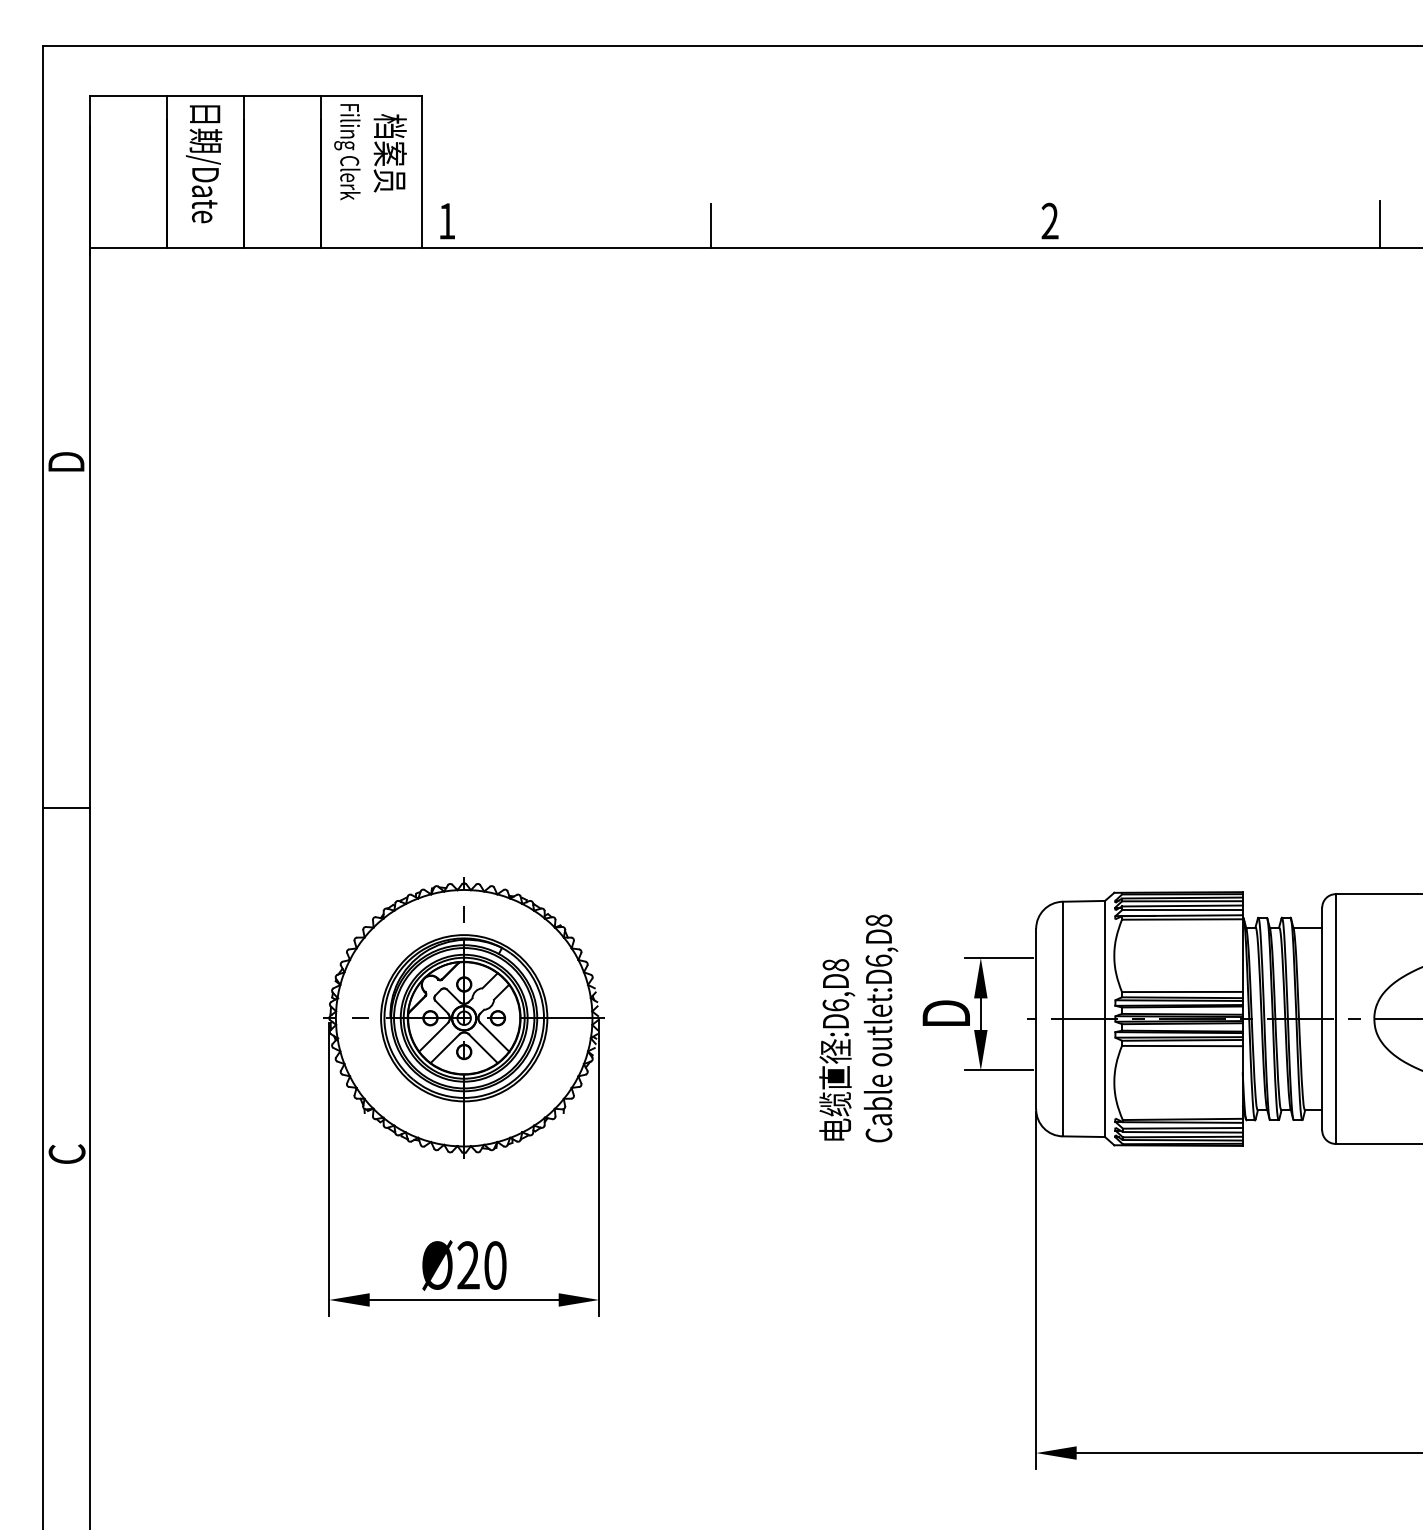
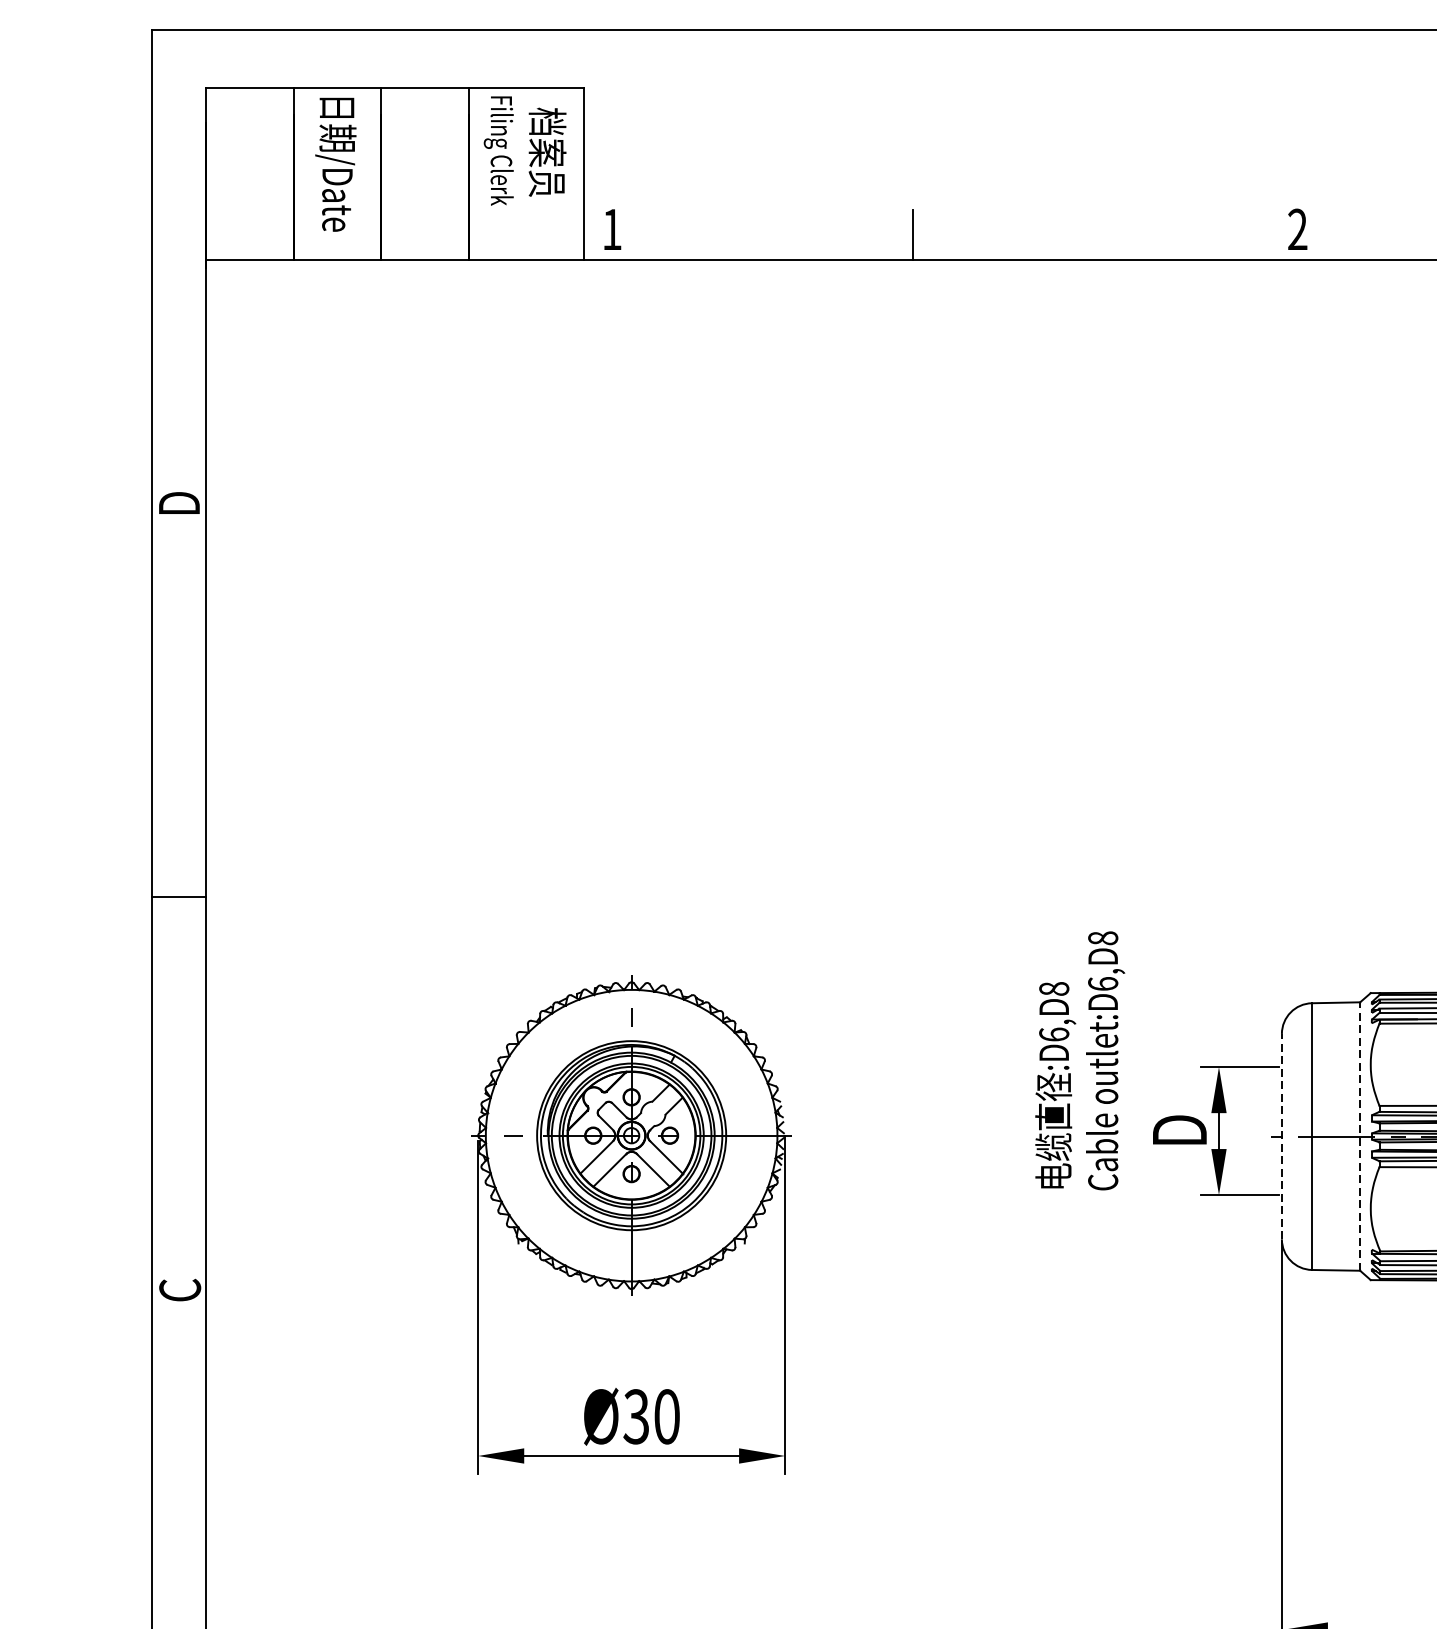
line: (1036, 1018) -> (1282, 1135), solid -> dashed
line: (1105, 1018) -> (1360, 1135), solid -> dashed
text: (858, 1028) -> (1079, 1060), moved
text: (467, 1265) -> (635, 1416), 20 -> 30

